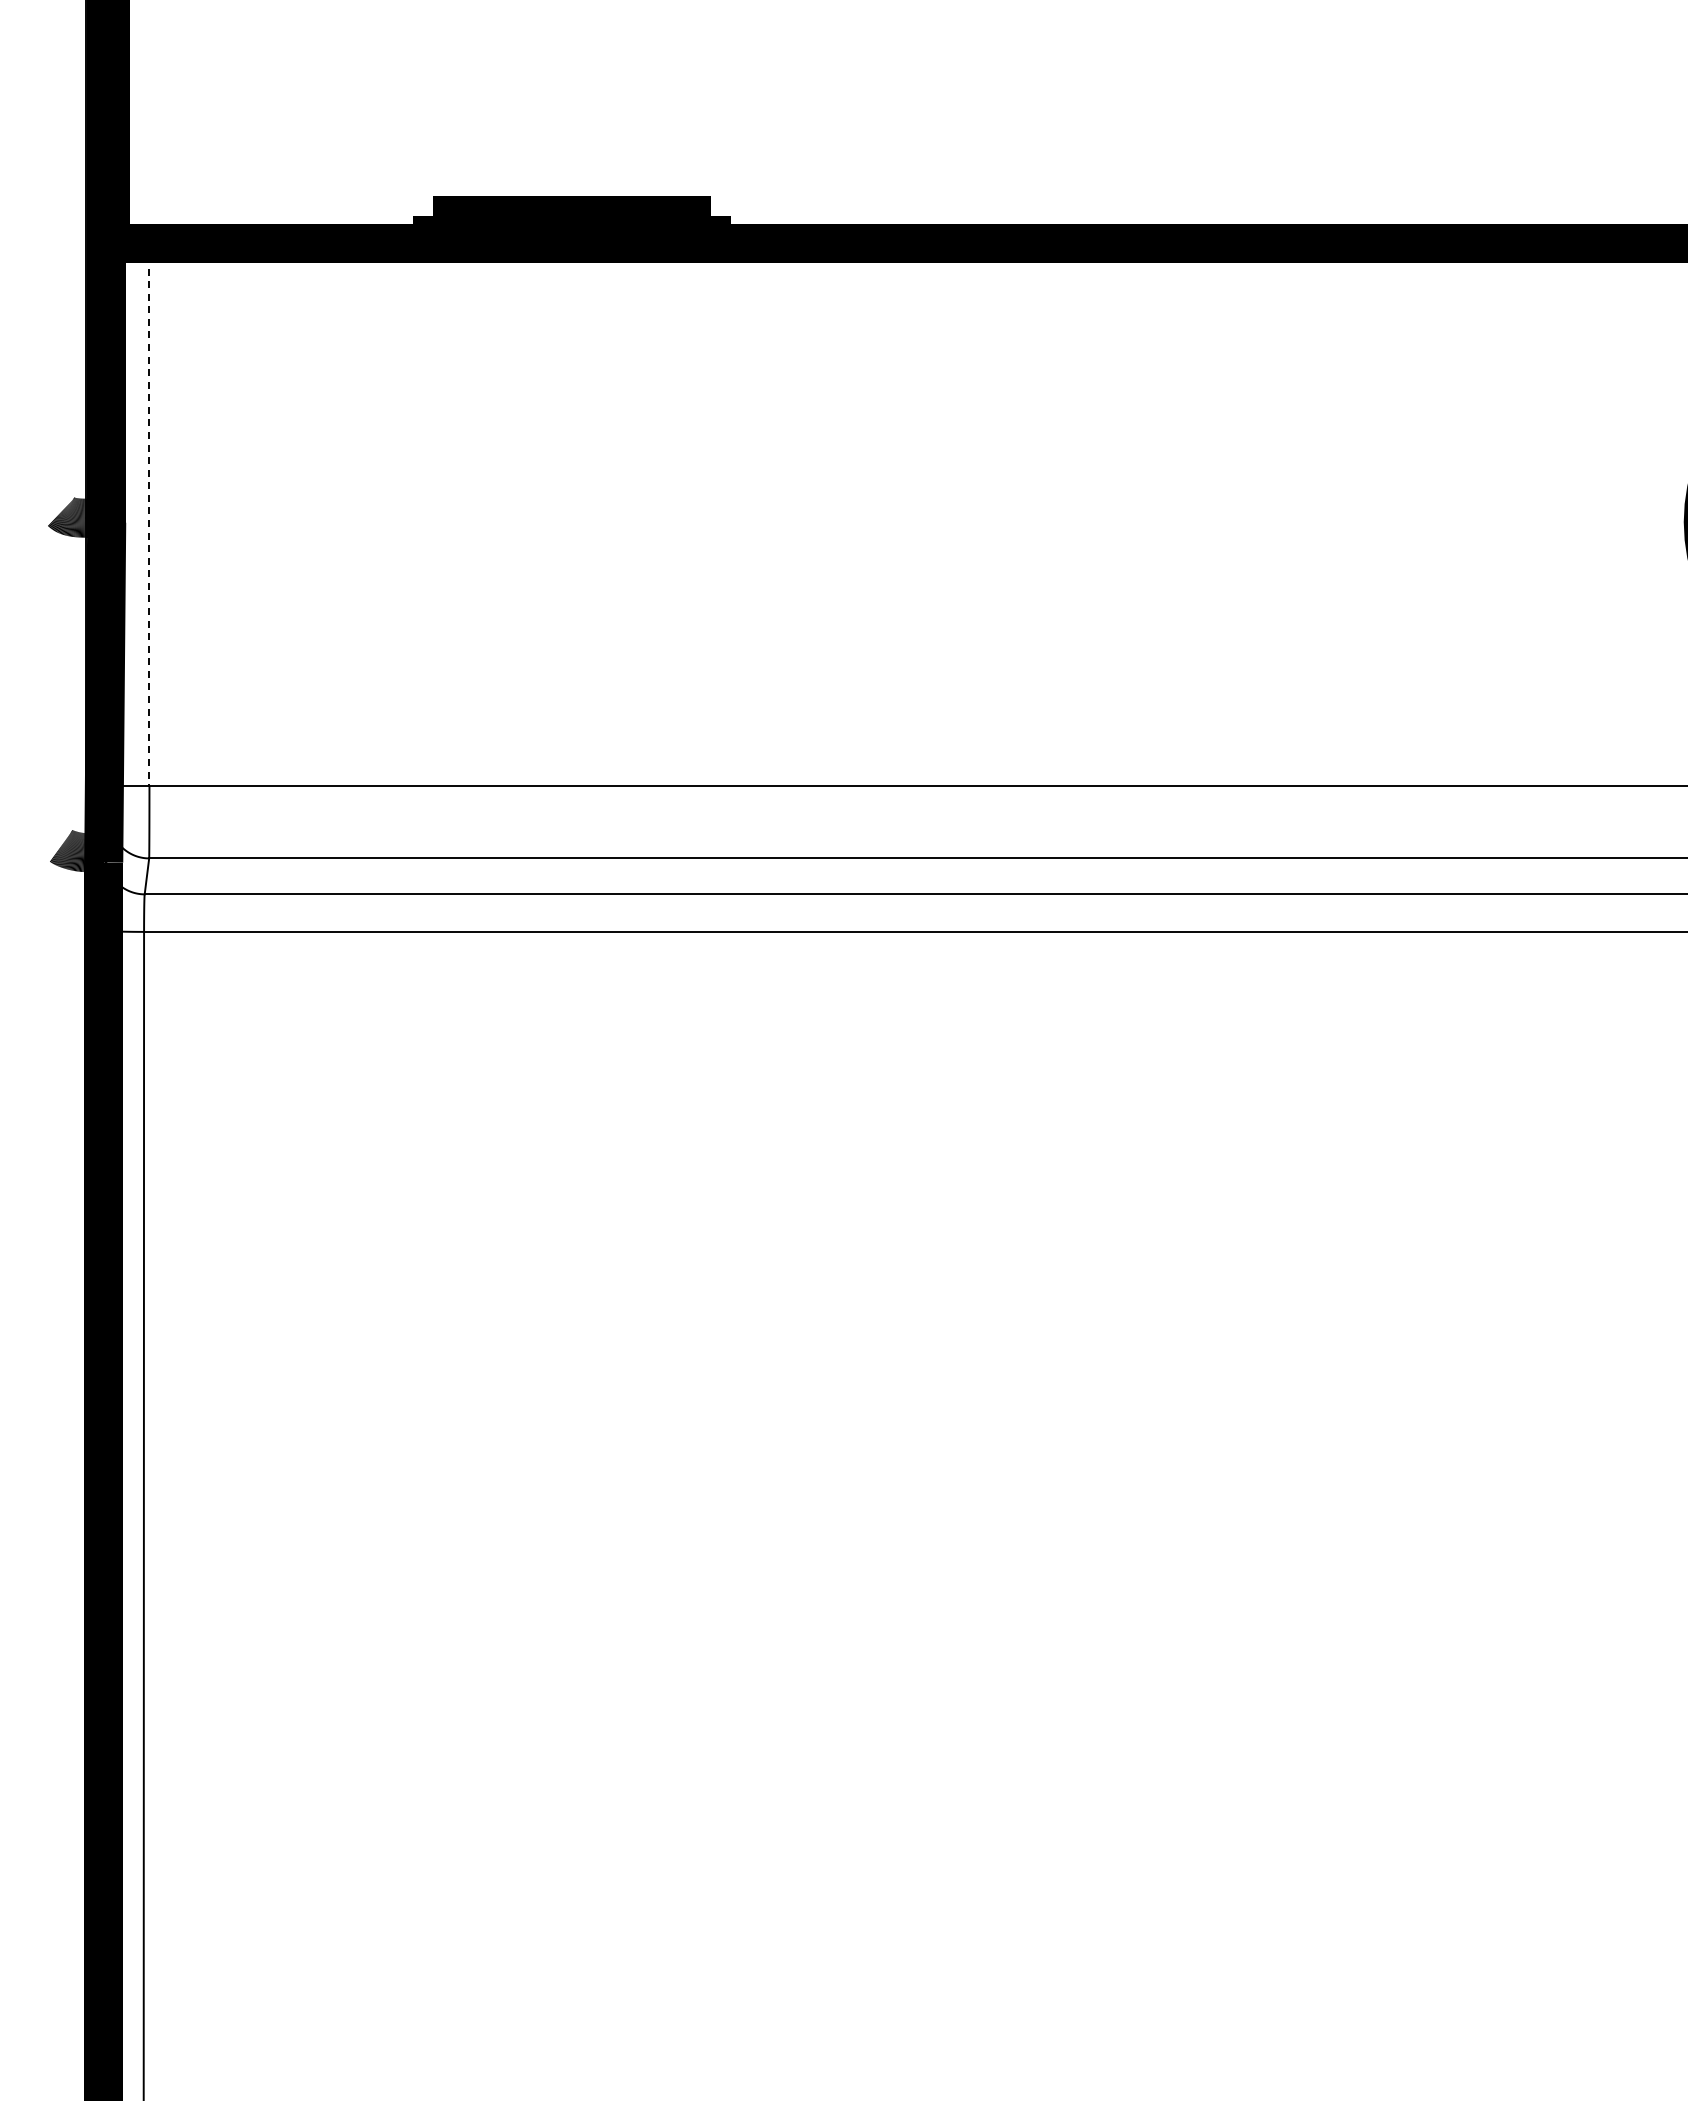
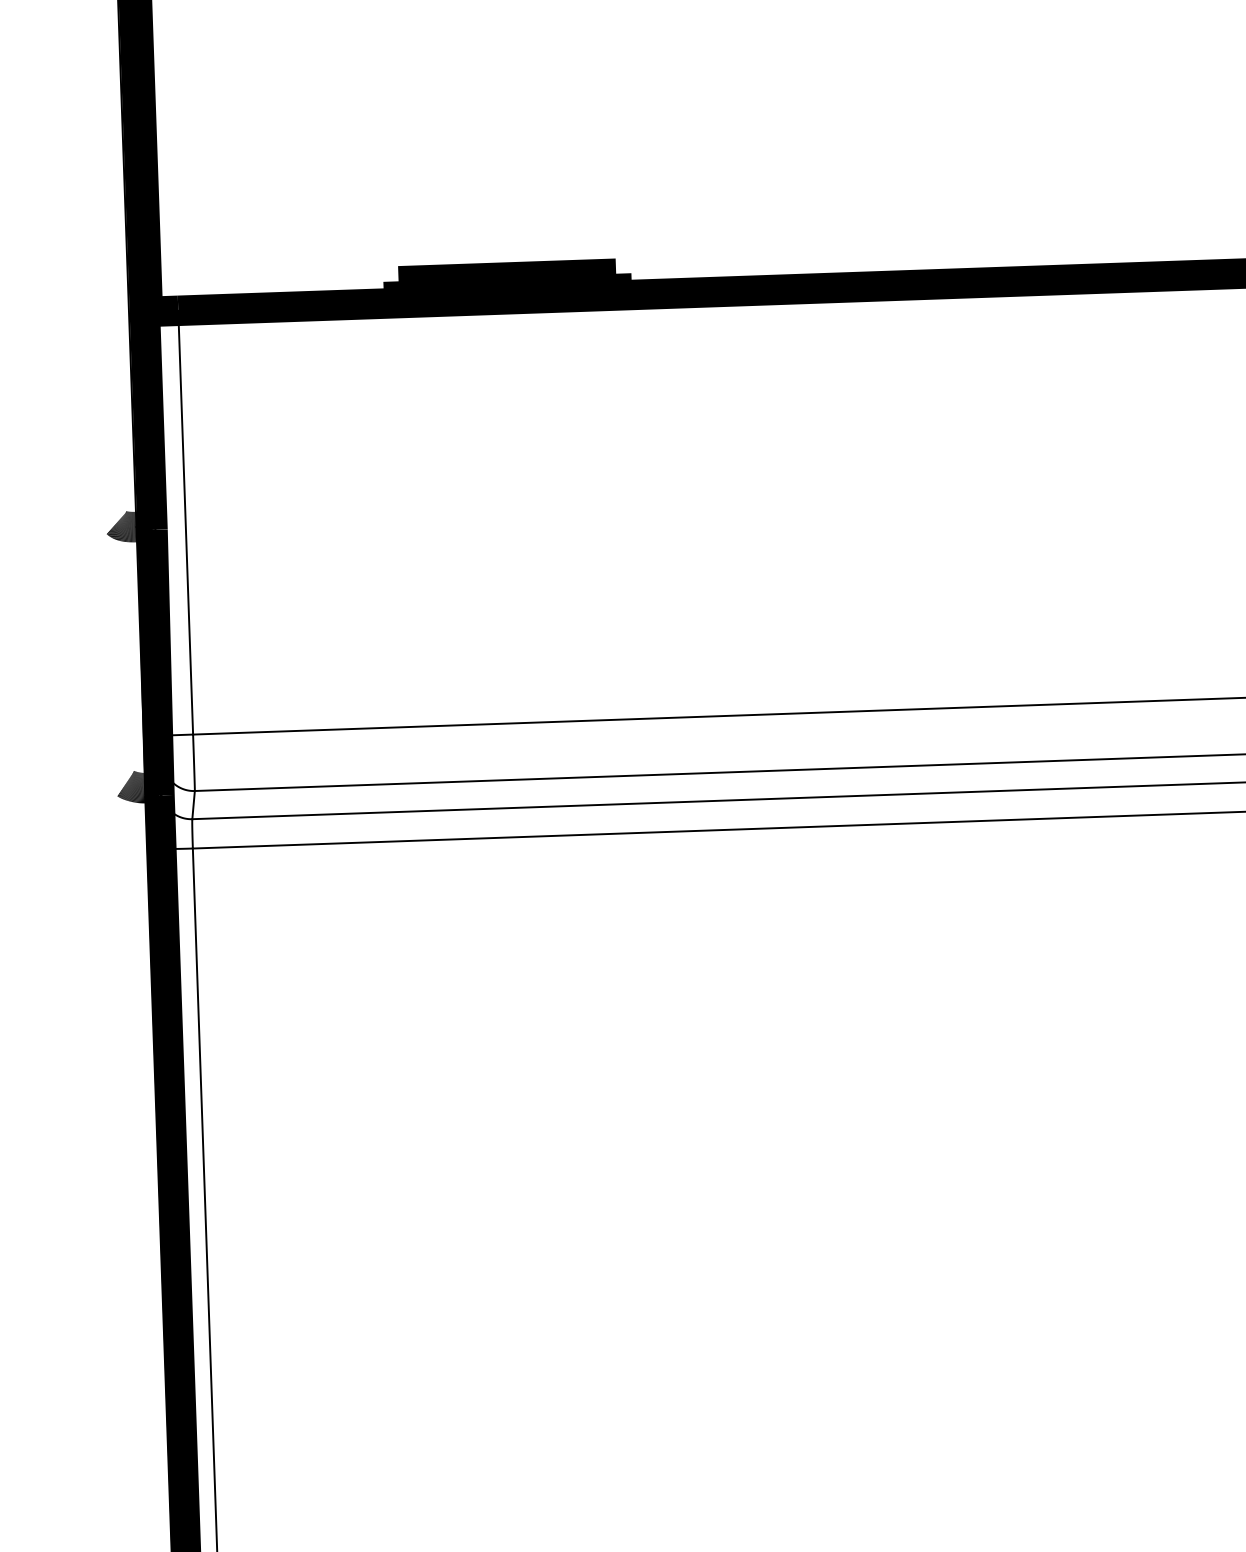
line: (149, 515) -> (185, 523), dashed -> solid

